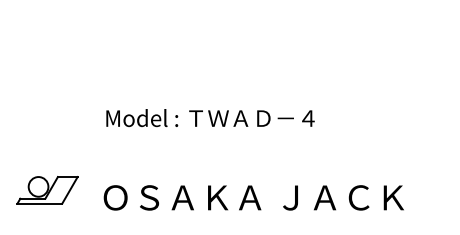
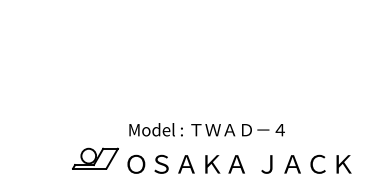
text: (209, 117) -> (206, 129), moved
part: (47, 190) -> (95, 158), moved

